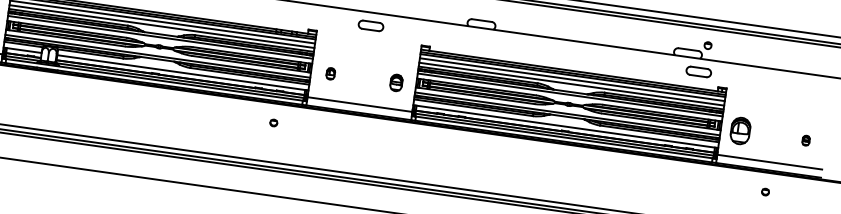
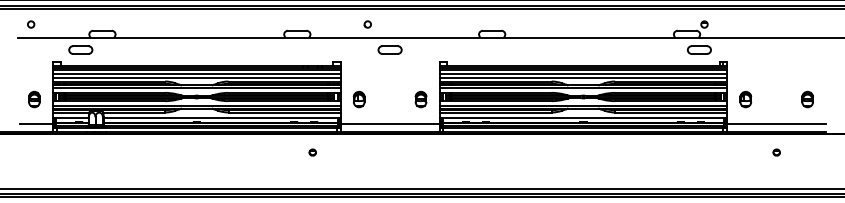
part: (330, 73) -> (358, 99), size x1.43
part: (740, 131) -> (745, 99), size x0.62
part: (806, 140) -> (807, 99), size x1.67

